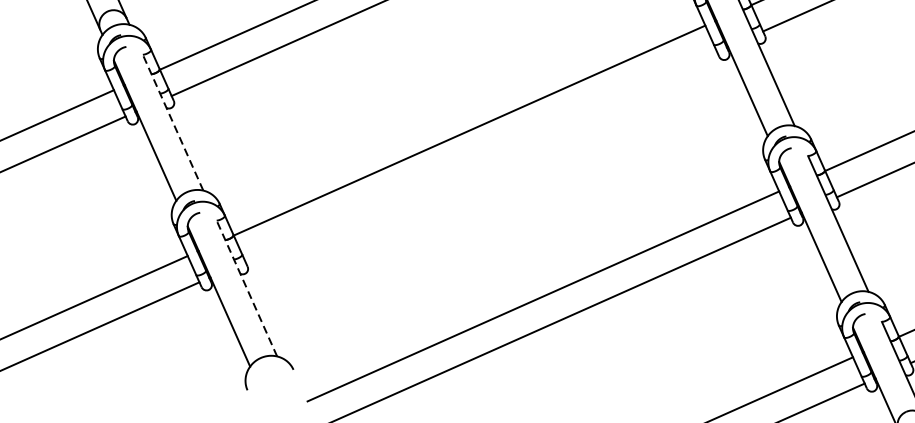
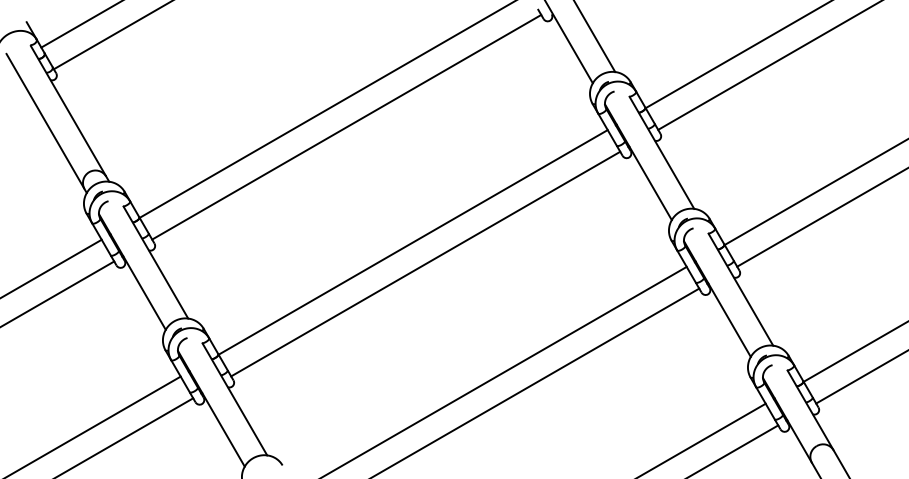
line: (172, 122) -> (155, 262), dashed -> solid
line: (481, 156) -> (425, 263), added
line: (246, 288) -> (234, 399), dashed -> solid

